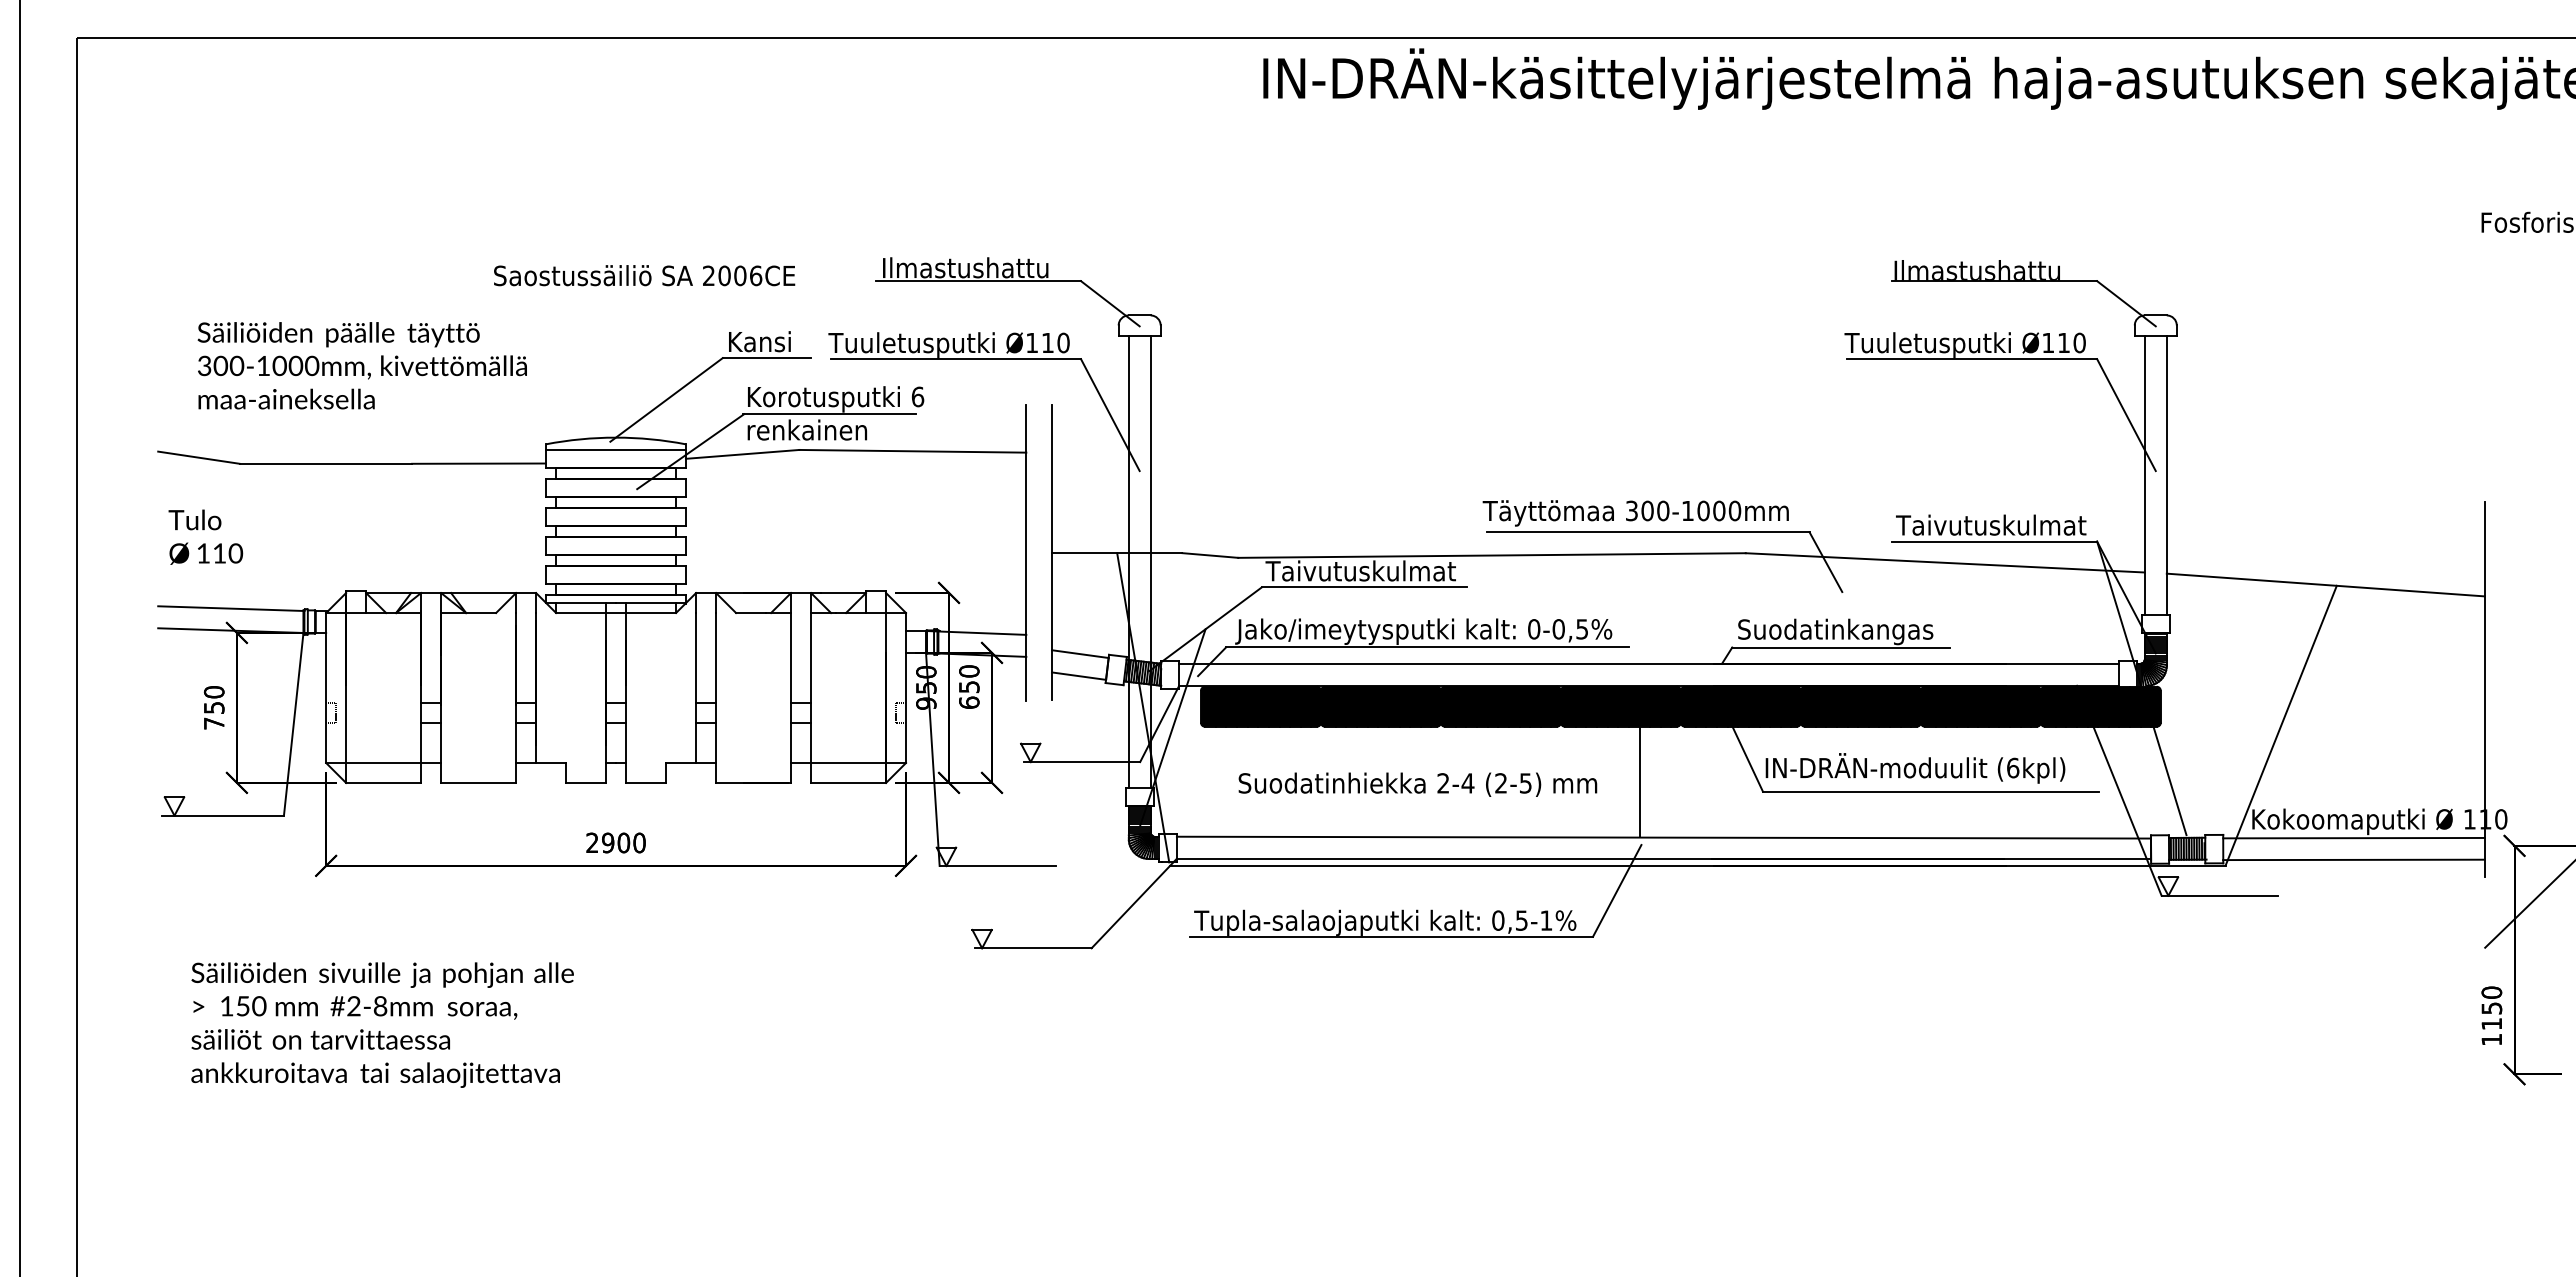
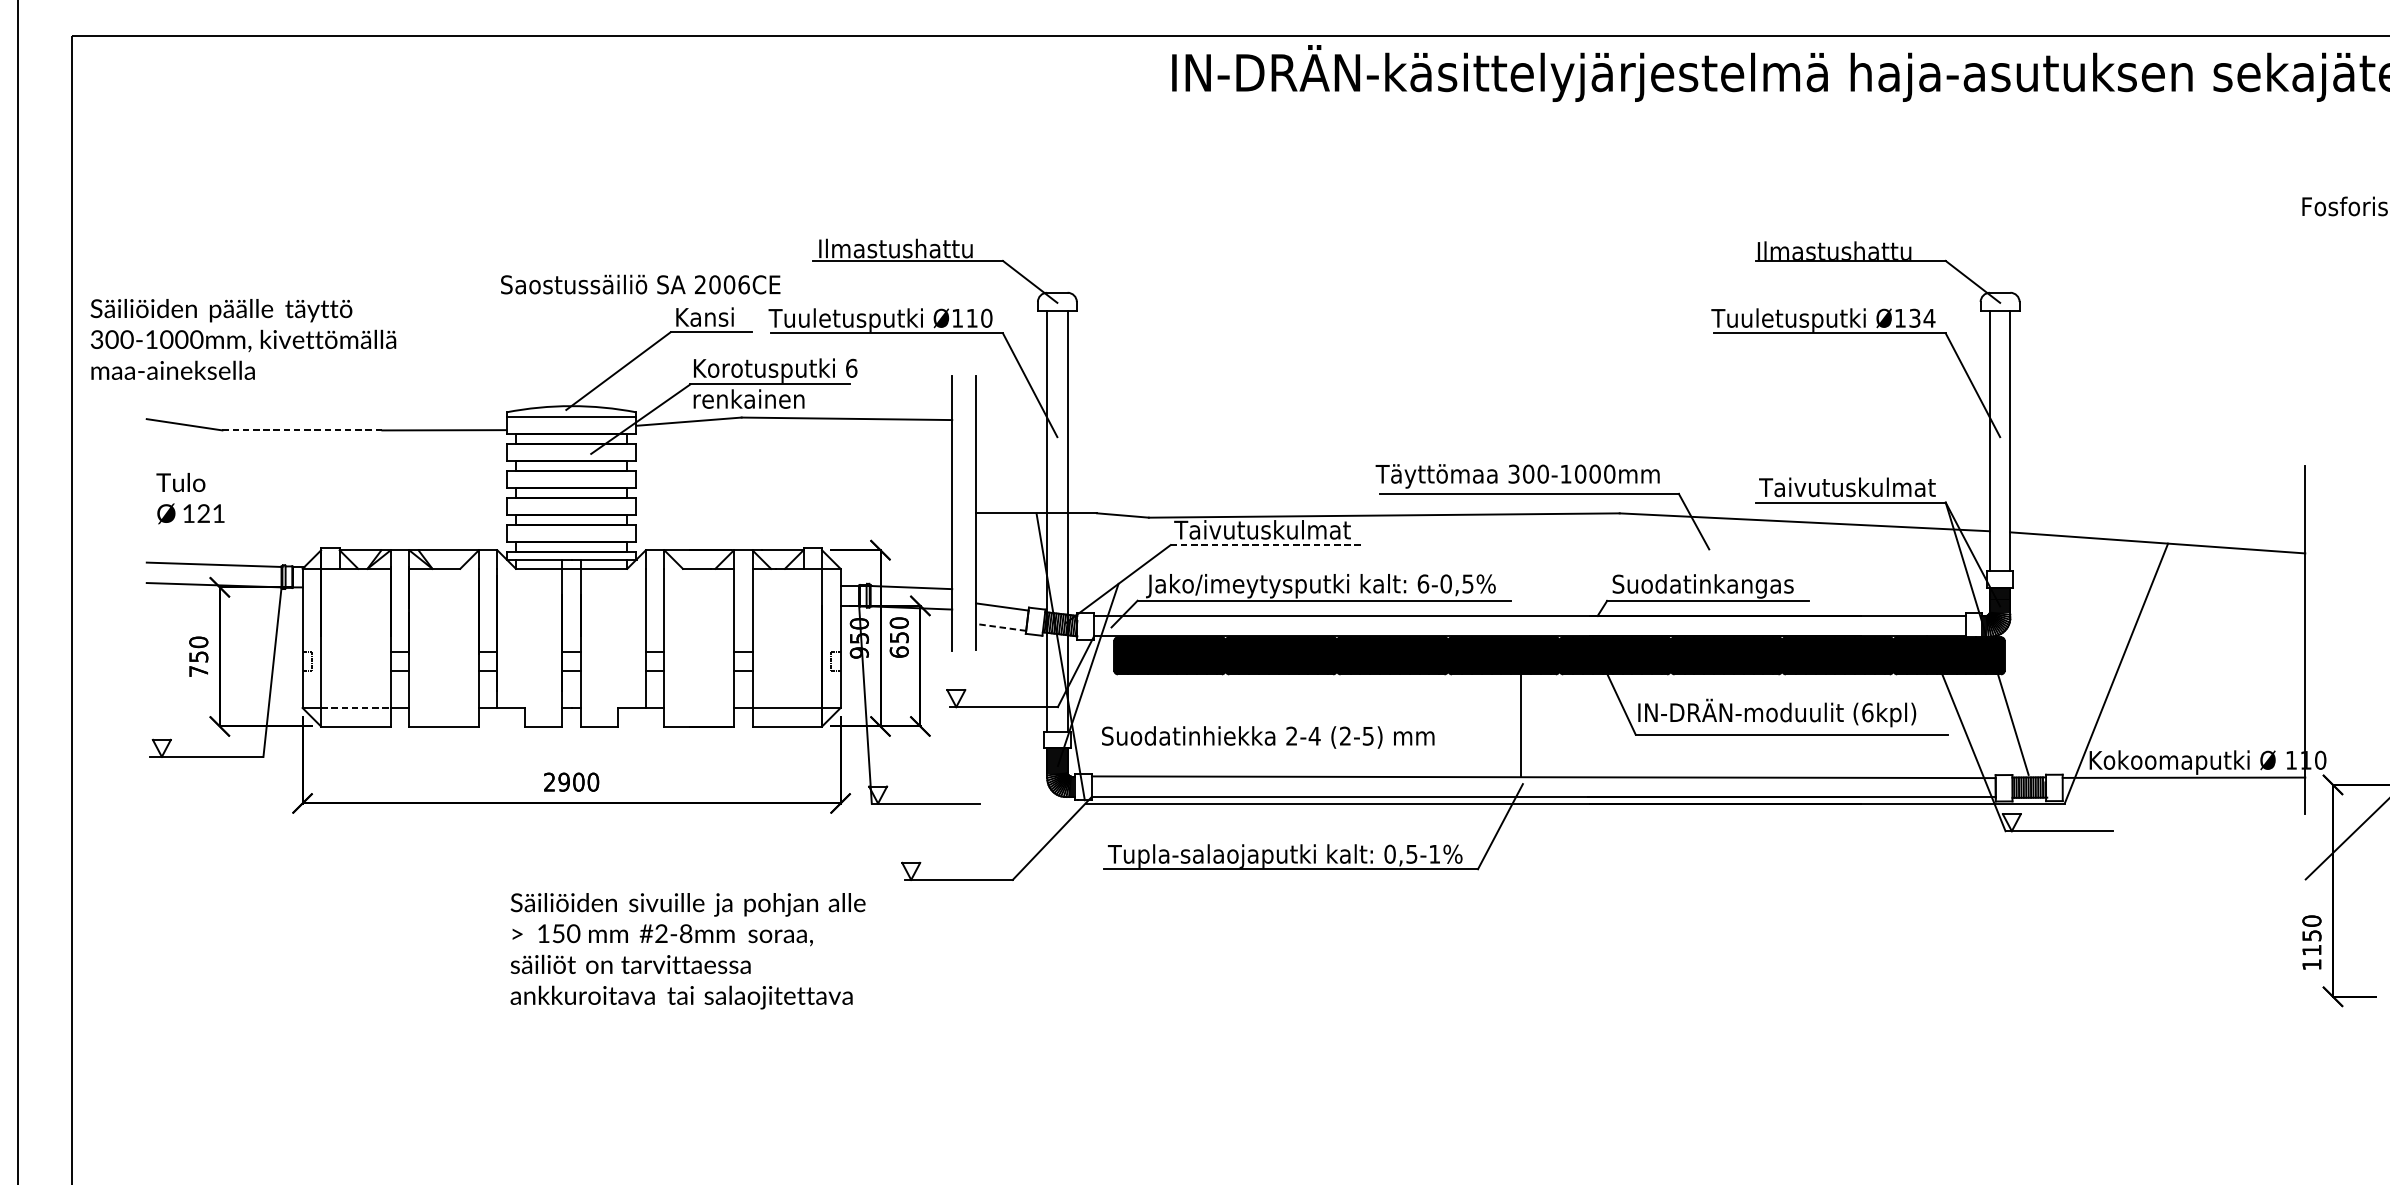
text: (644, 275) -> (640, 284), moved
text: (2072, 342) -> (1922, 317), Ø110 -> Ø134
text: (361, 365) -> (242, 339), moved
line: (326, 463) -> (302, 430), solid -> dashed
text: (228, 553) -> (211, 513), 110 -> 121
line: (1364, 587) -> (1265, 545), solid -> dashed
text: (1534, 629) -> (1423, 584), 0-0,5% -> 6-0,5%
line: (1078, 676) -> (1000, 627), solid -> dashed
line: (384, 762) -> (356, 707), solid -> dashed
text: (1417, 784) -> (1267, 737), moved
line: (2353, 859) -> (2183, 797), removed
text: (382, 1024) -> (687, 950), moved

